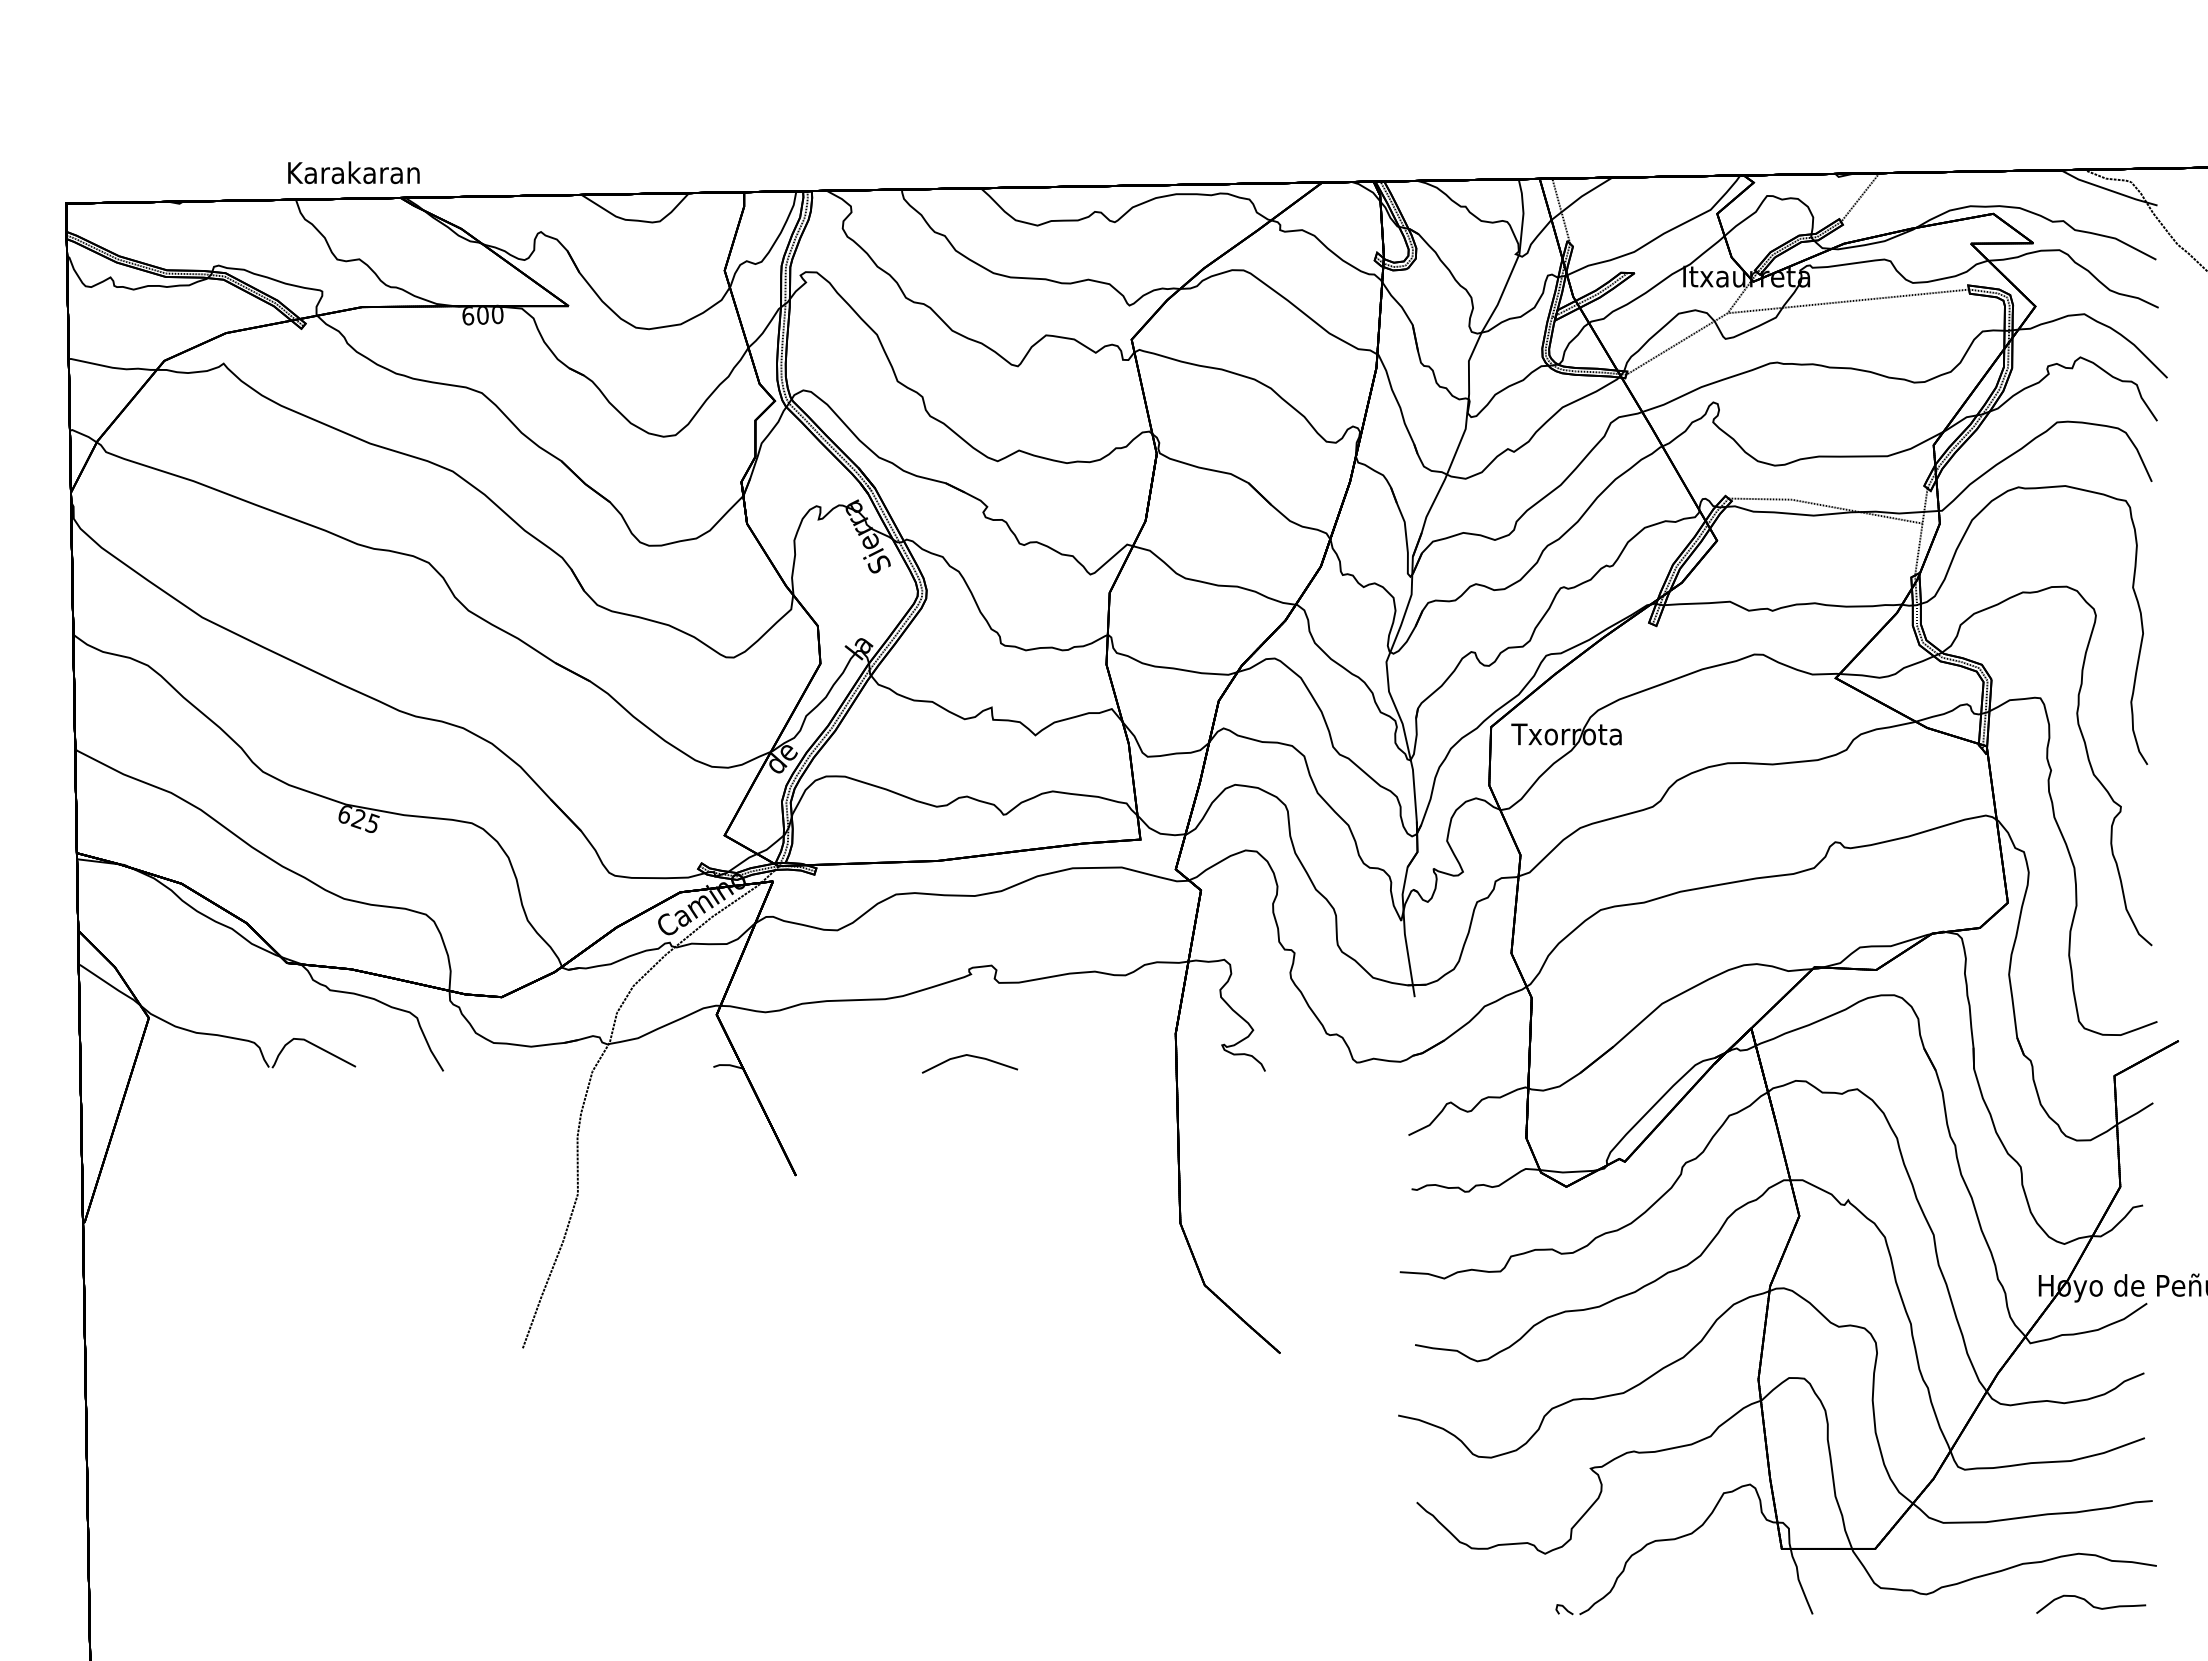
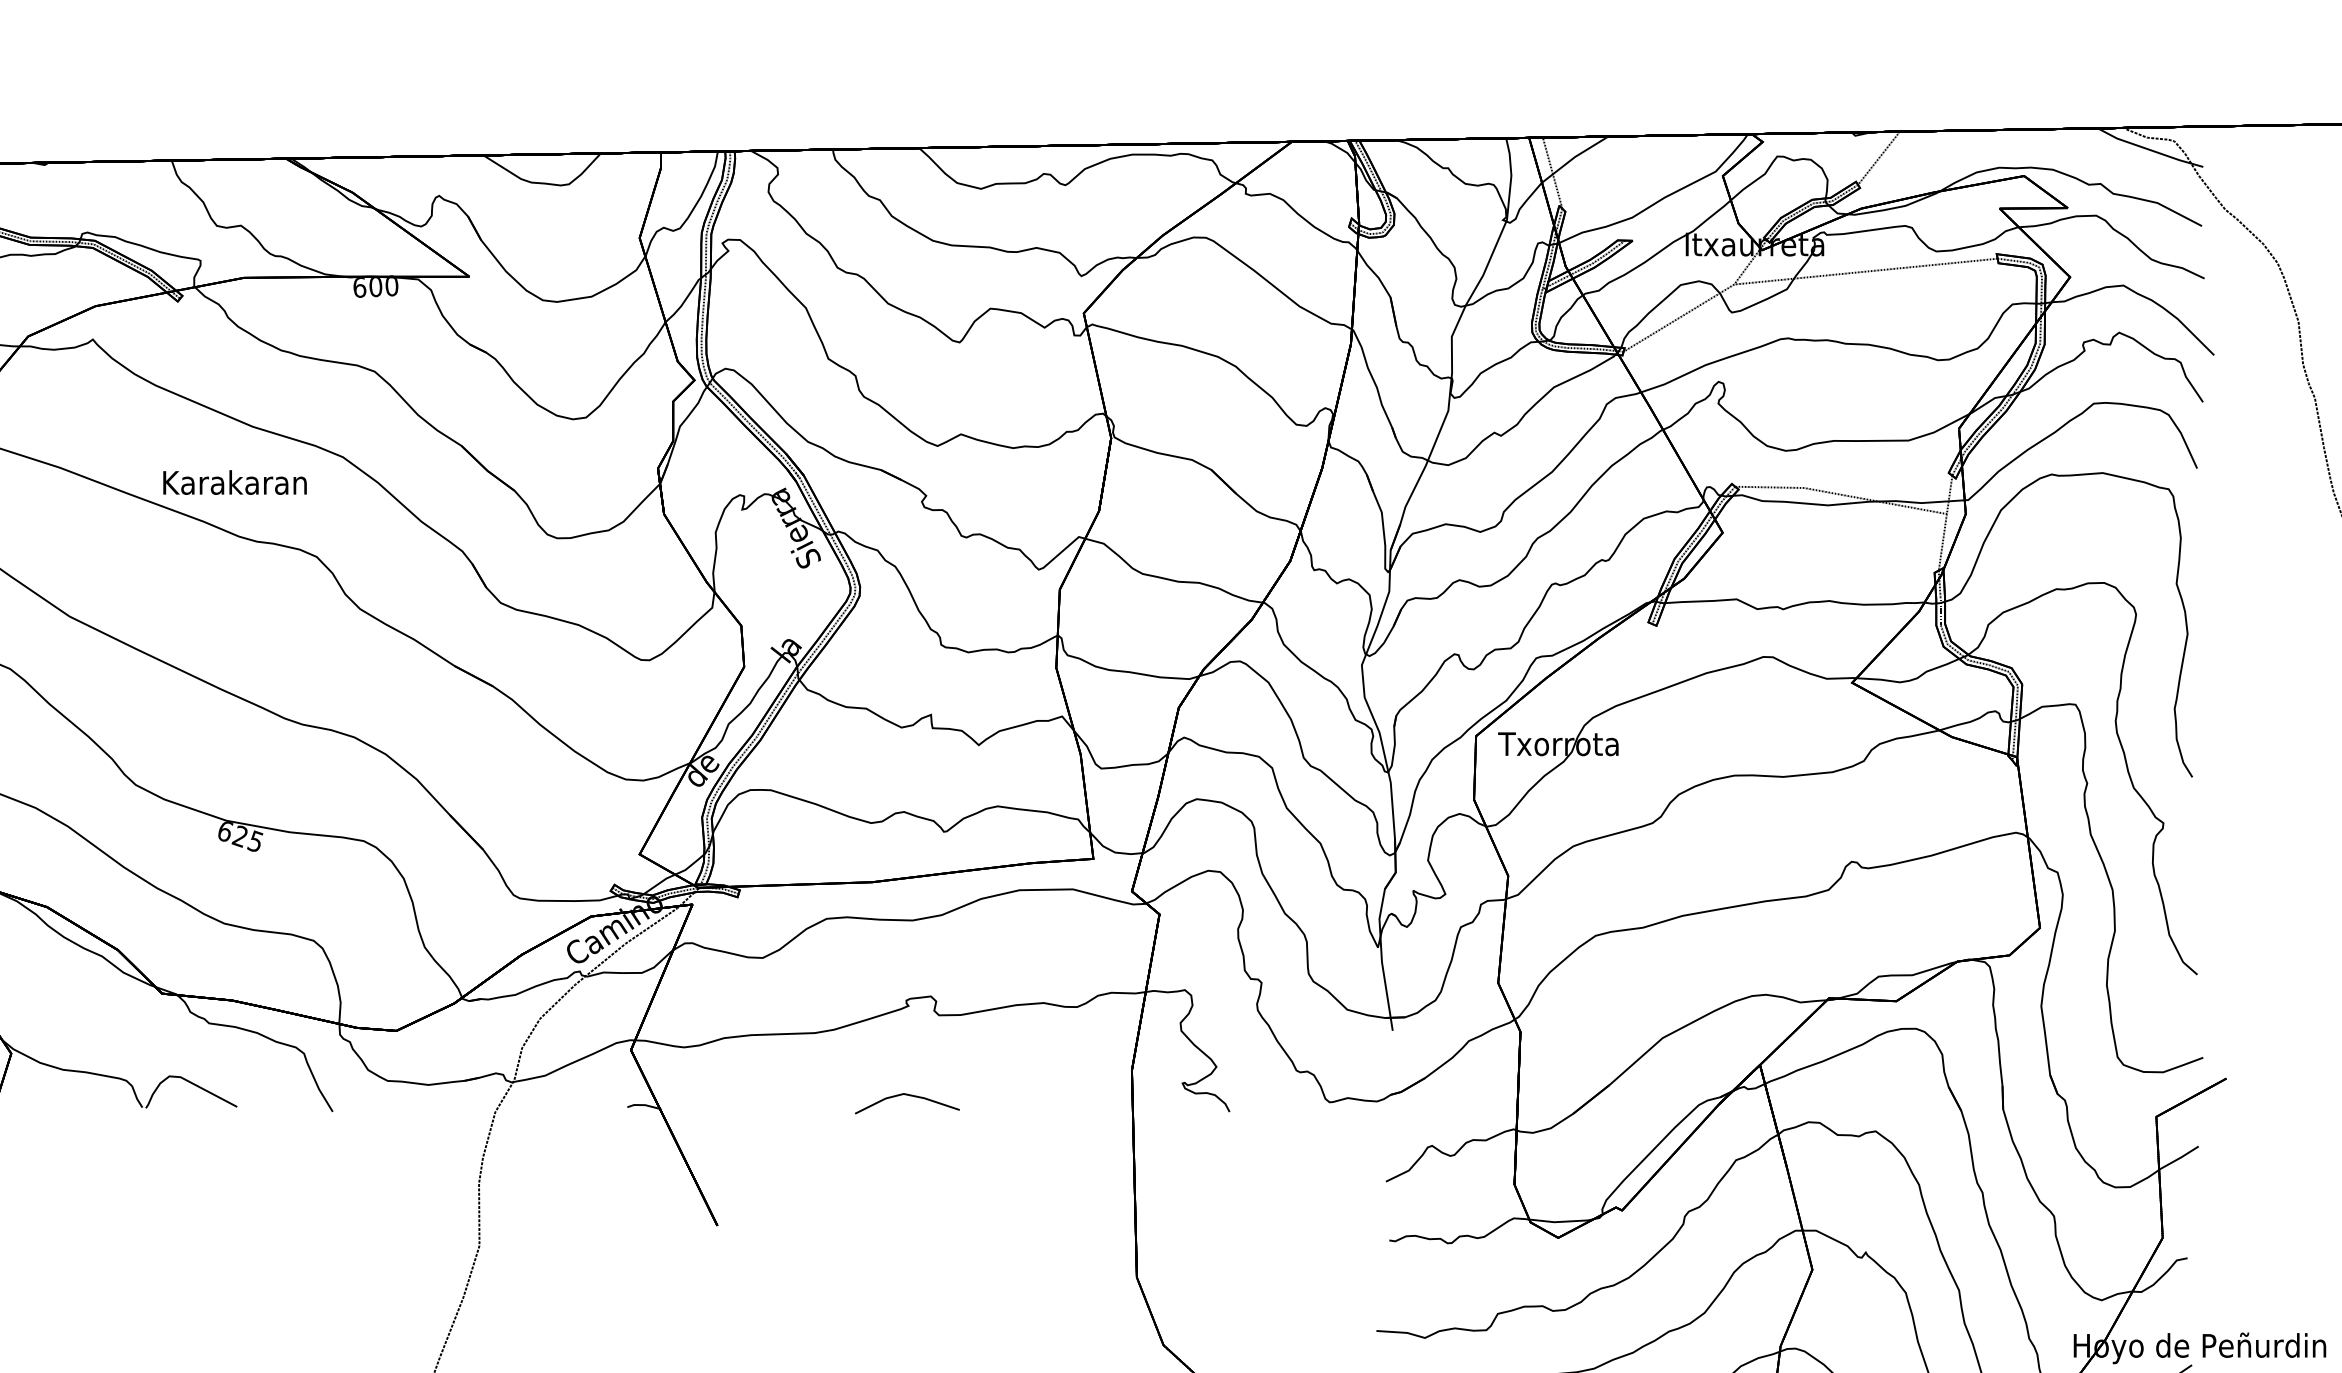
text: (353, 172) -> (234, 482), moved

